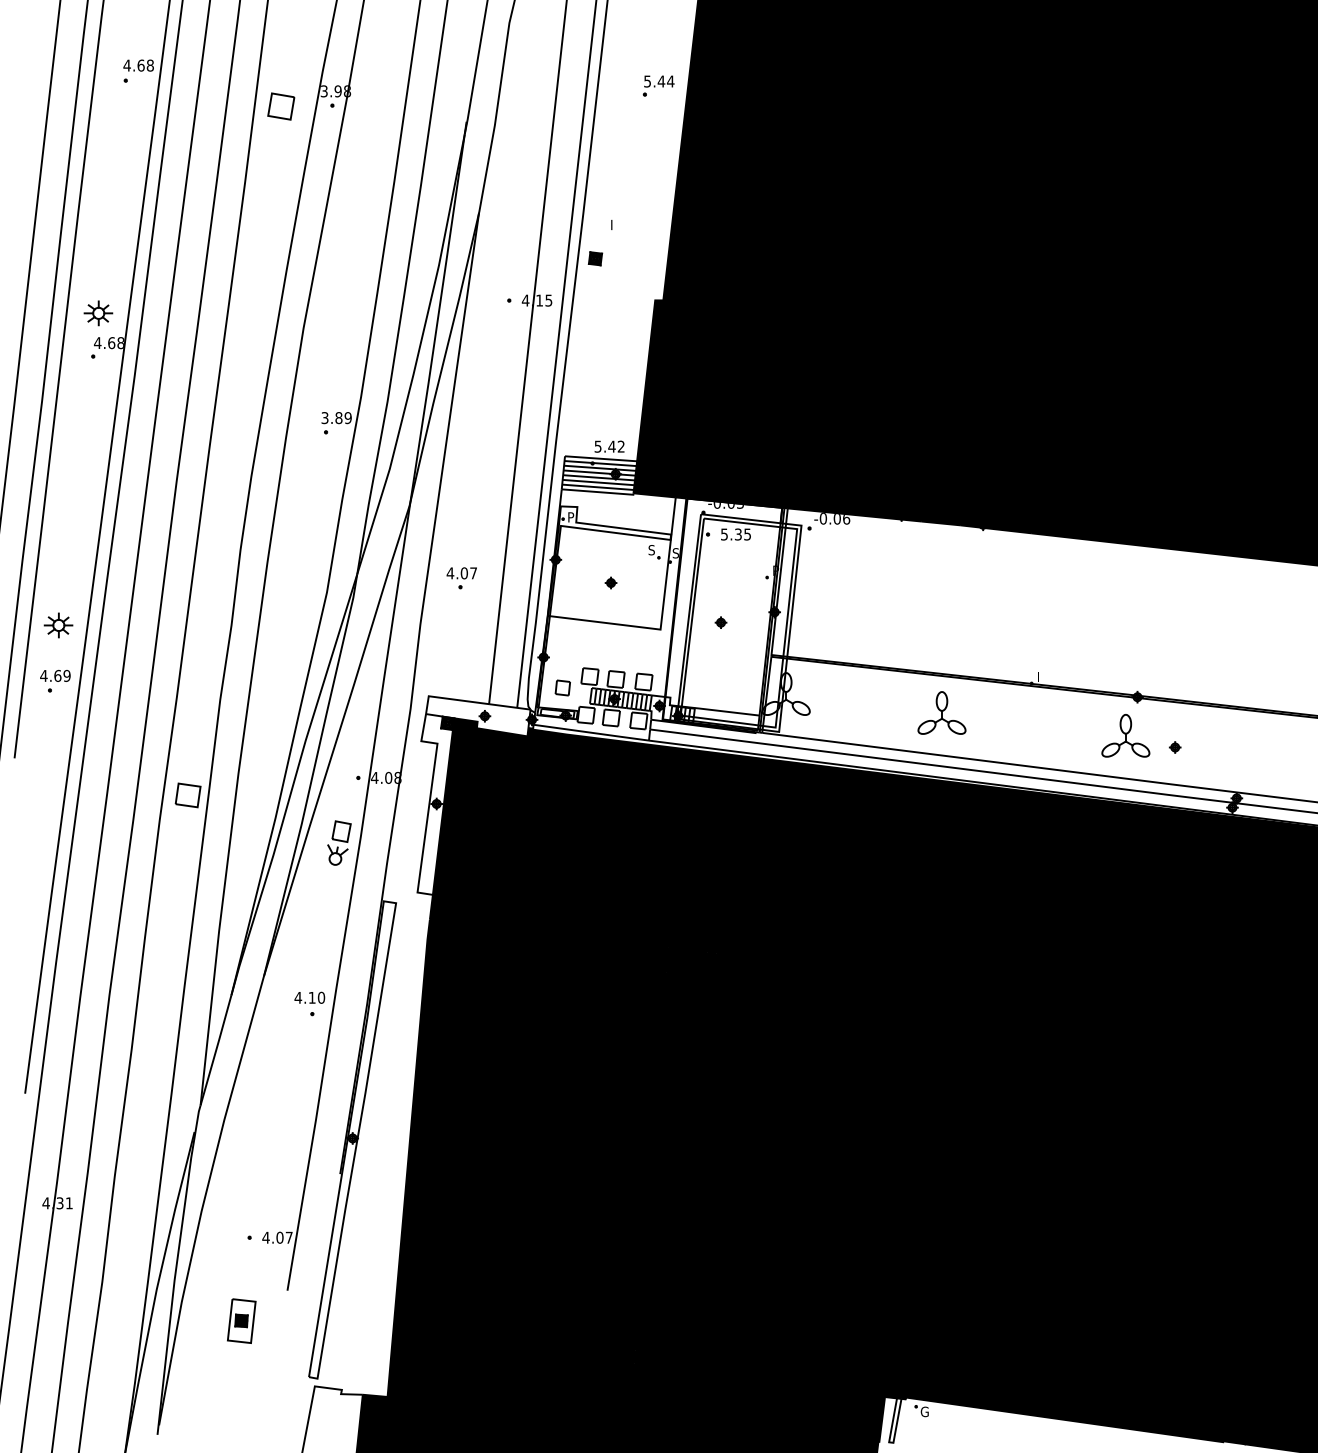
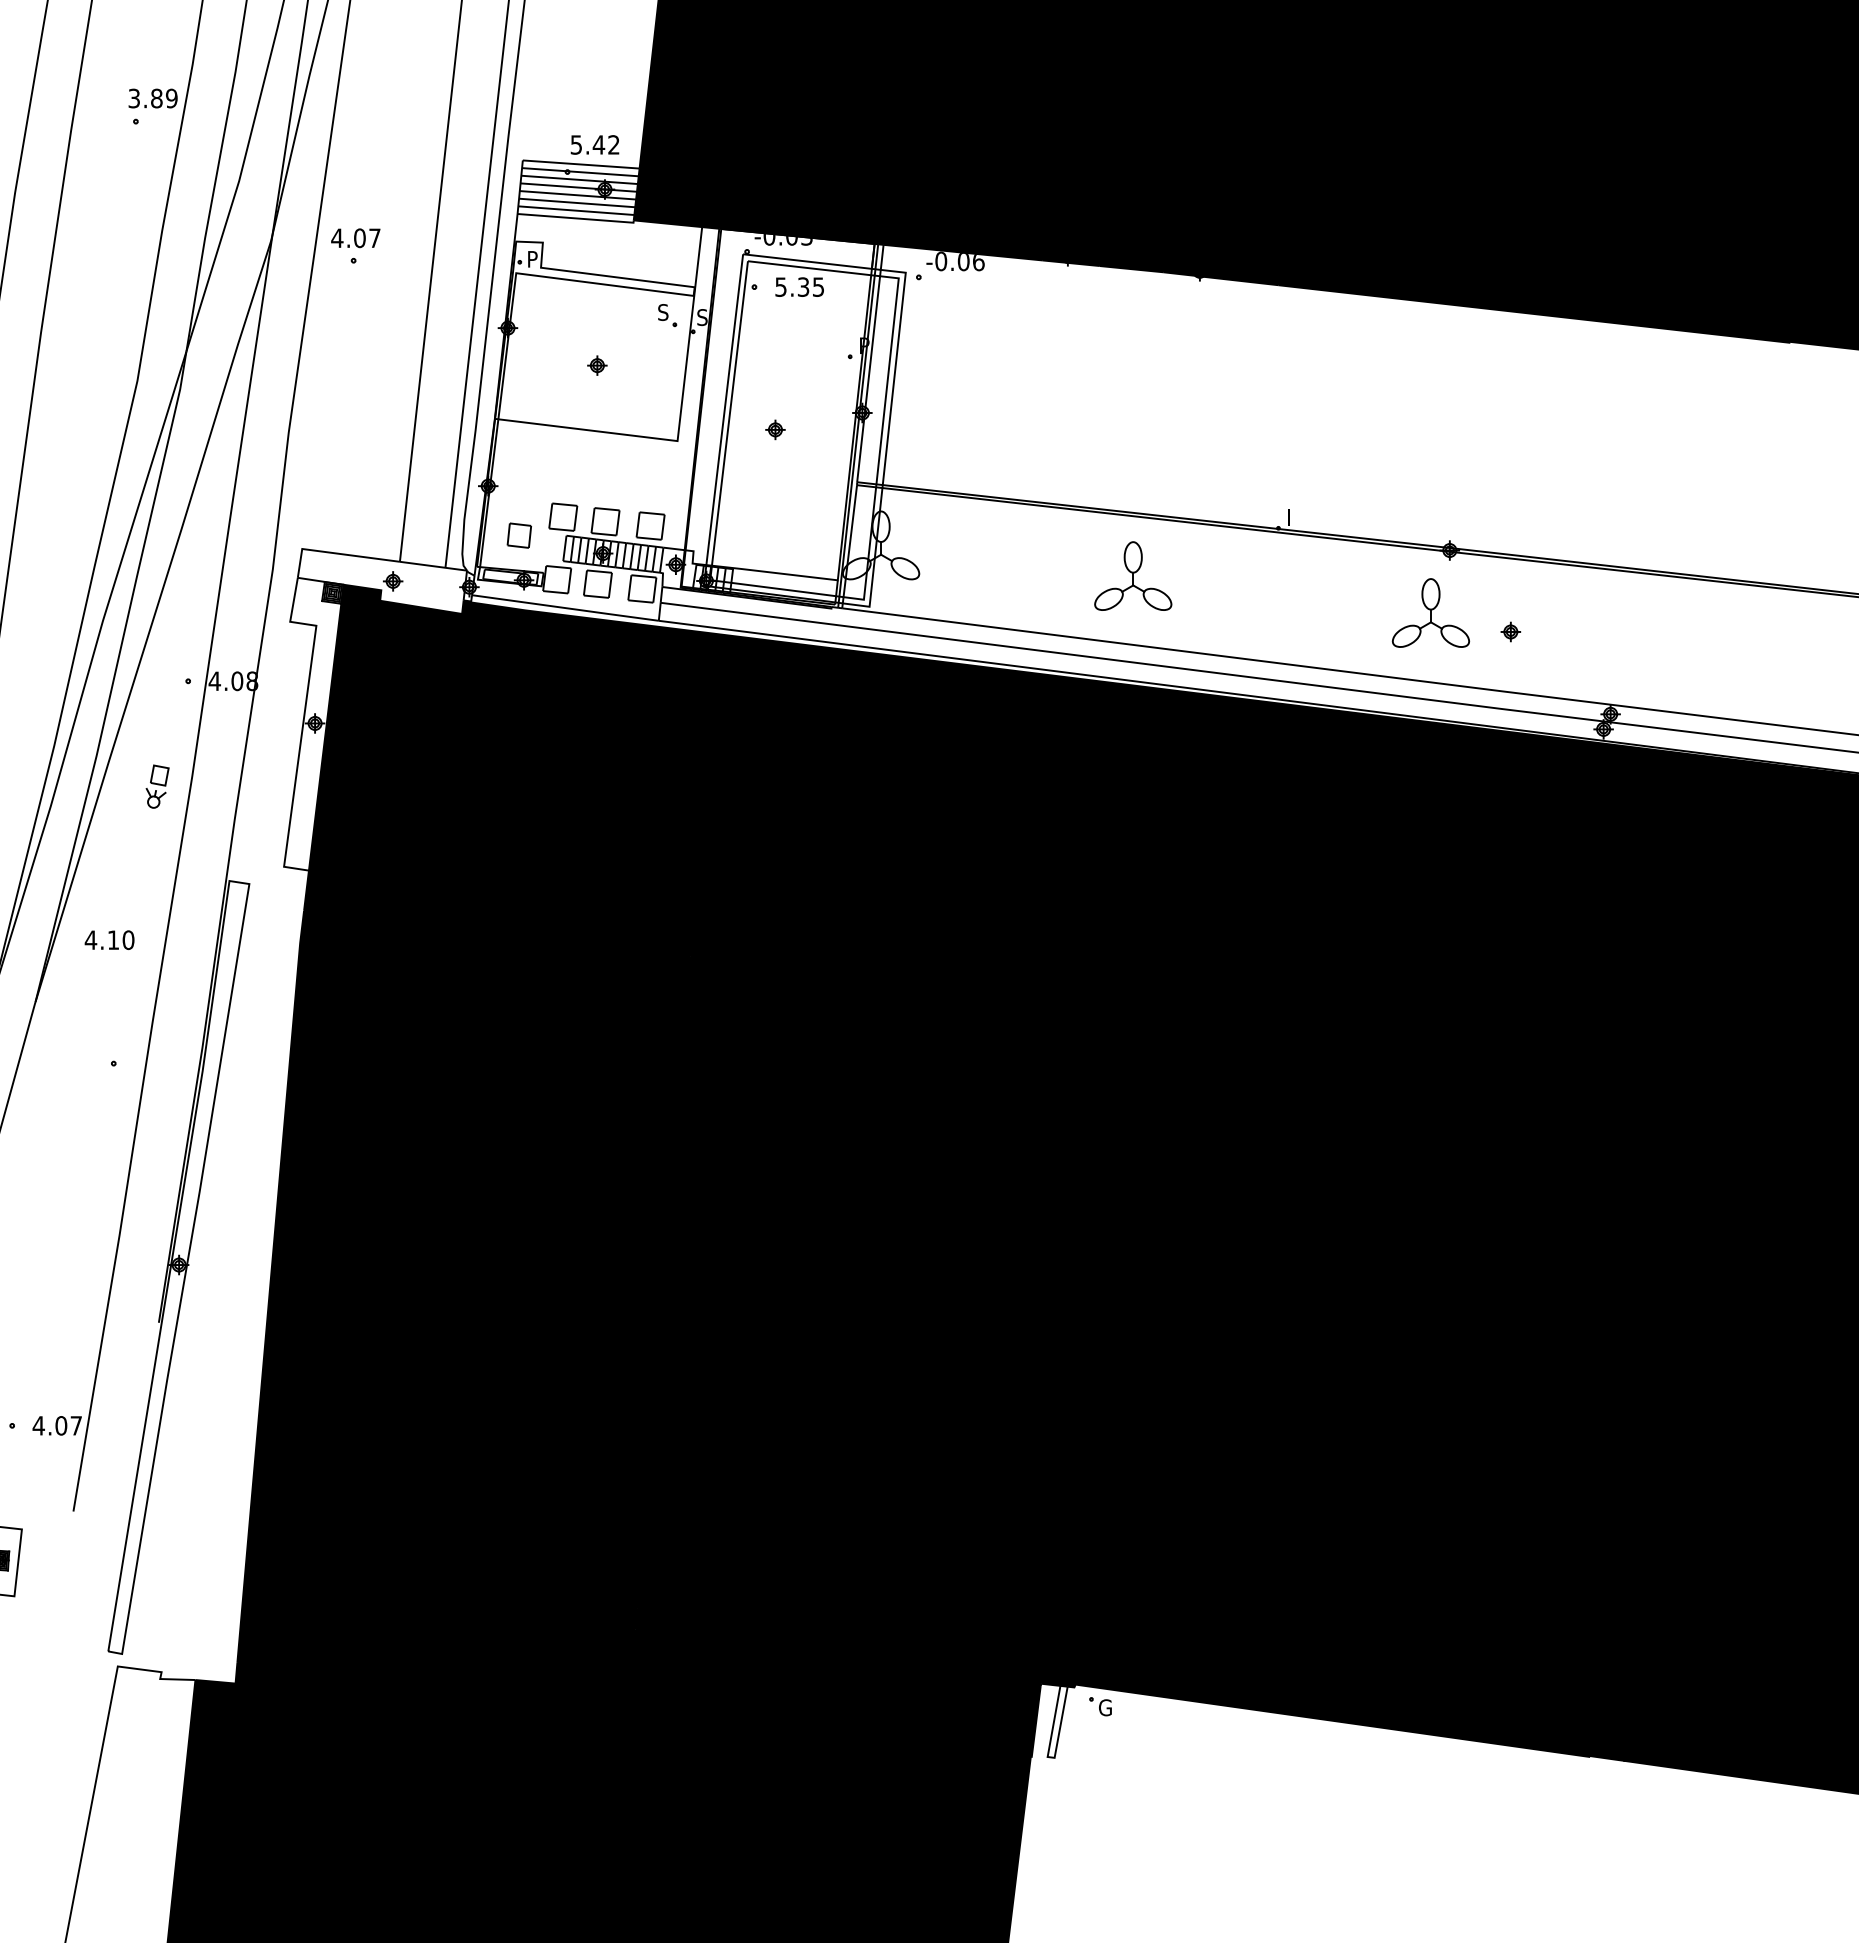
part: (461, 578) -> (355, 246), moved
part: (339, 842) -> (157, 785), size x0.6
text: (309, 997) -> (109, 939), moved

